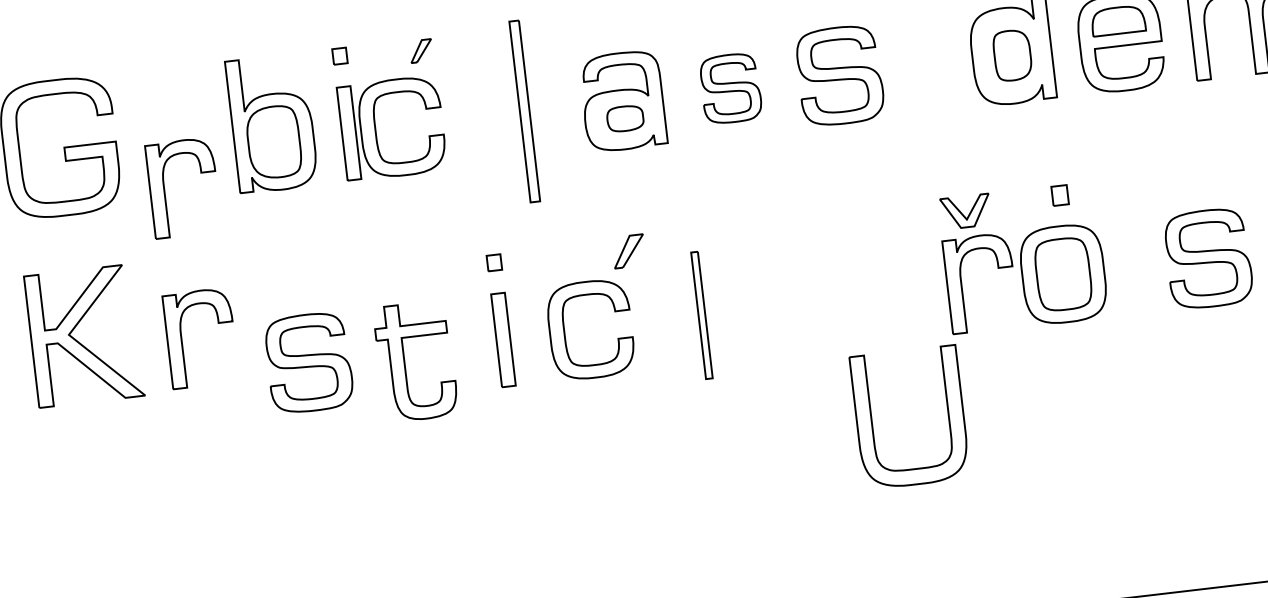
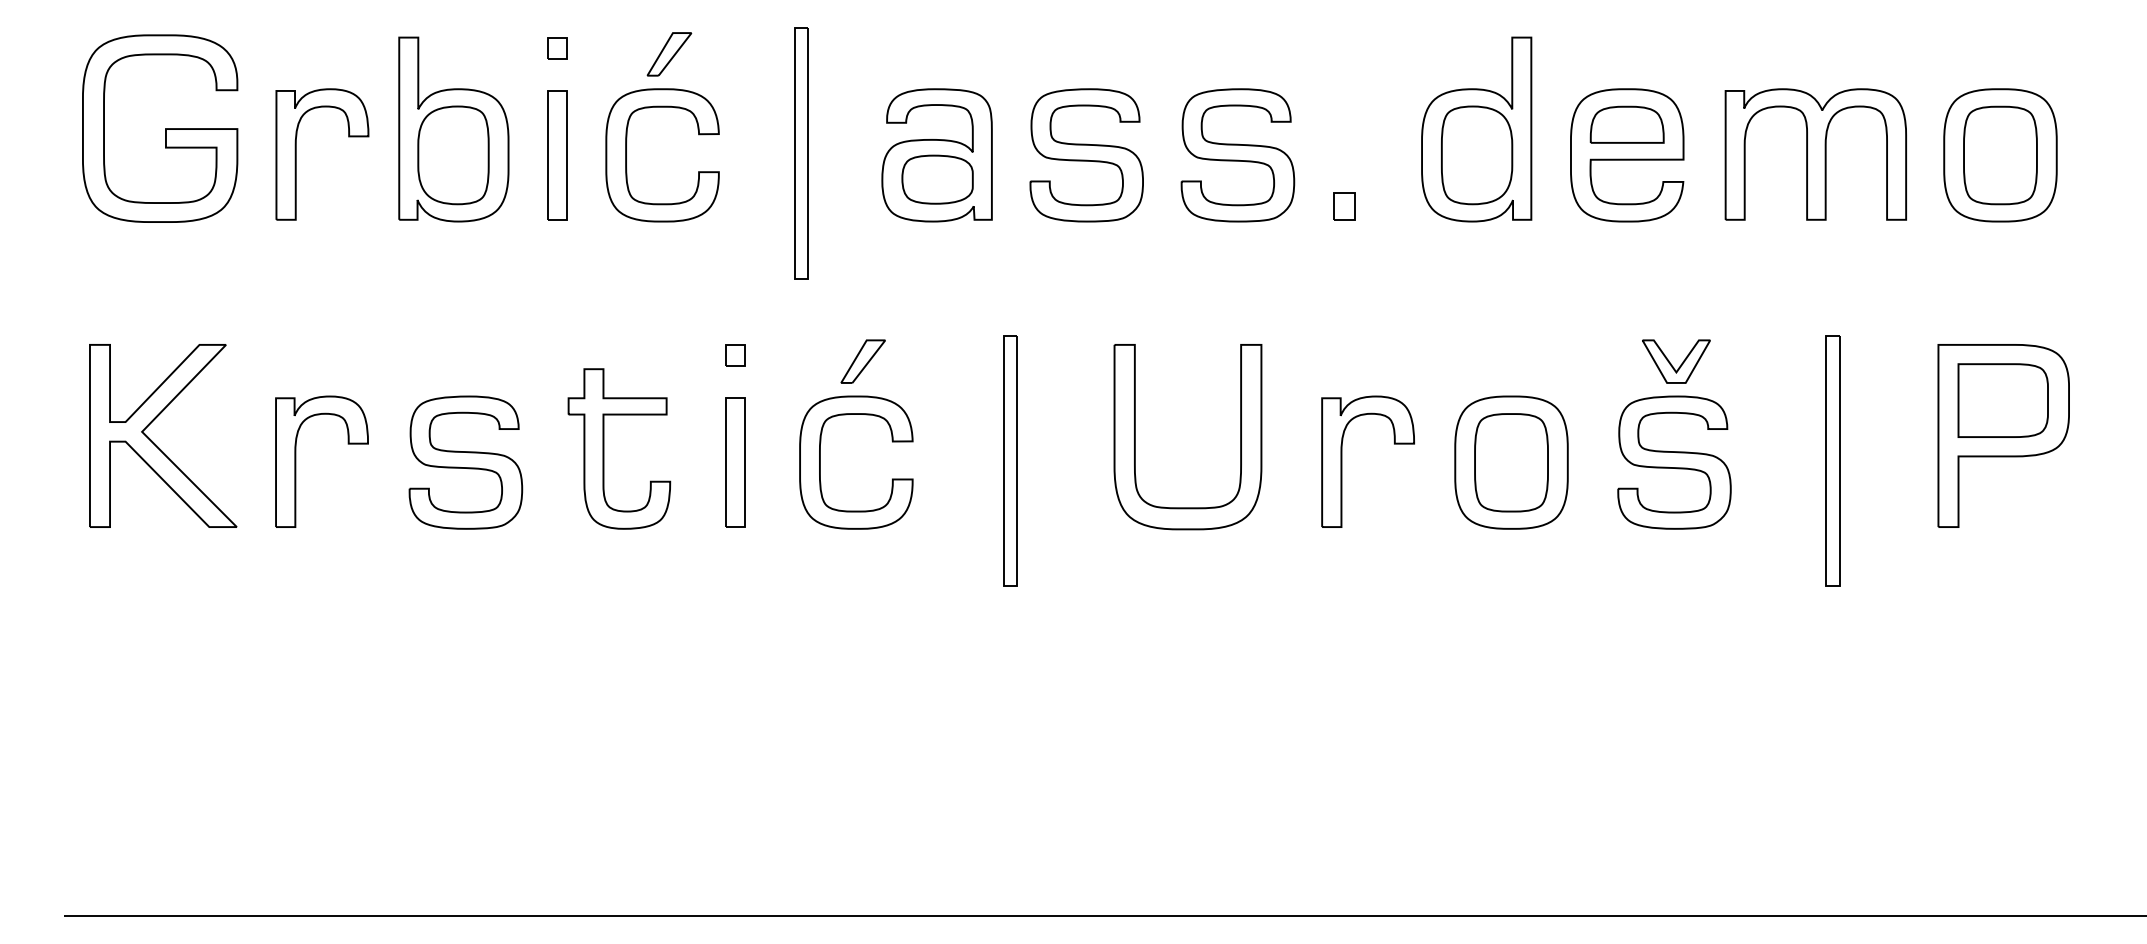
part: (421, 51) -> (669, 54), size x1.43
part: (1012, 55) -> (1477, 155), size x1.43
part: (730, 88) -> (1086, 155), size x1.43
part: (625, 118) -> (937, 179), size x1.43
part: (375, 130) -> (626, 155), moved
part: (164, 190) -> (296, 154), moved
part: (1059, 195) -> (1344, 206), moved
part: (966, 211) -> (1676, 361), moved
part: (628, 251) -> (862, 361), moved
part: (1208, 258) -> (1674, 462), moved
part: (962, 285) -> (1342, 461), moved
part: (701, 315) -> (1010, 460), size x1.43
part: (182, 340) -> (296, 461), moved
part: (79, 342) -> (155, 443), moved
part: (405, 362) -> (604, 448), moved
part: (872, 422) -> (1135, 437), moved

